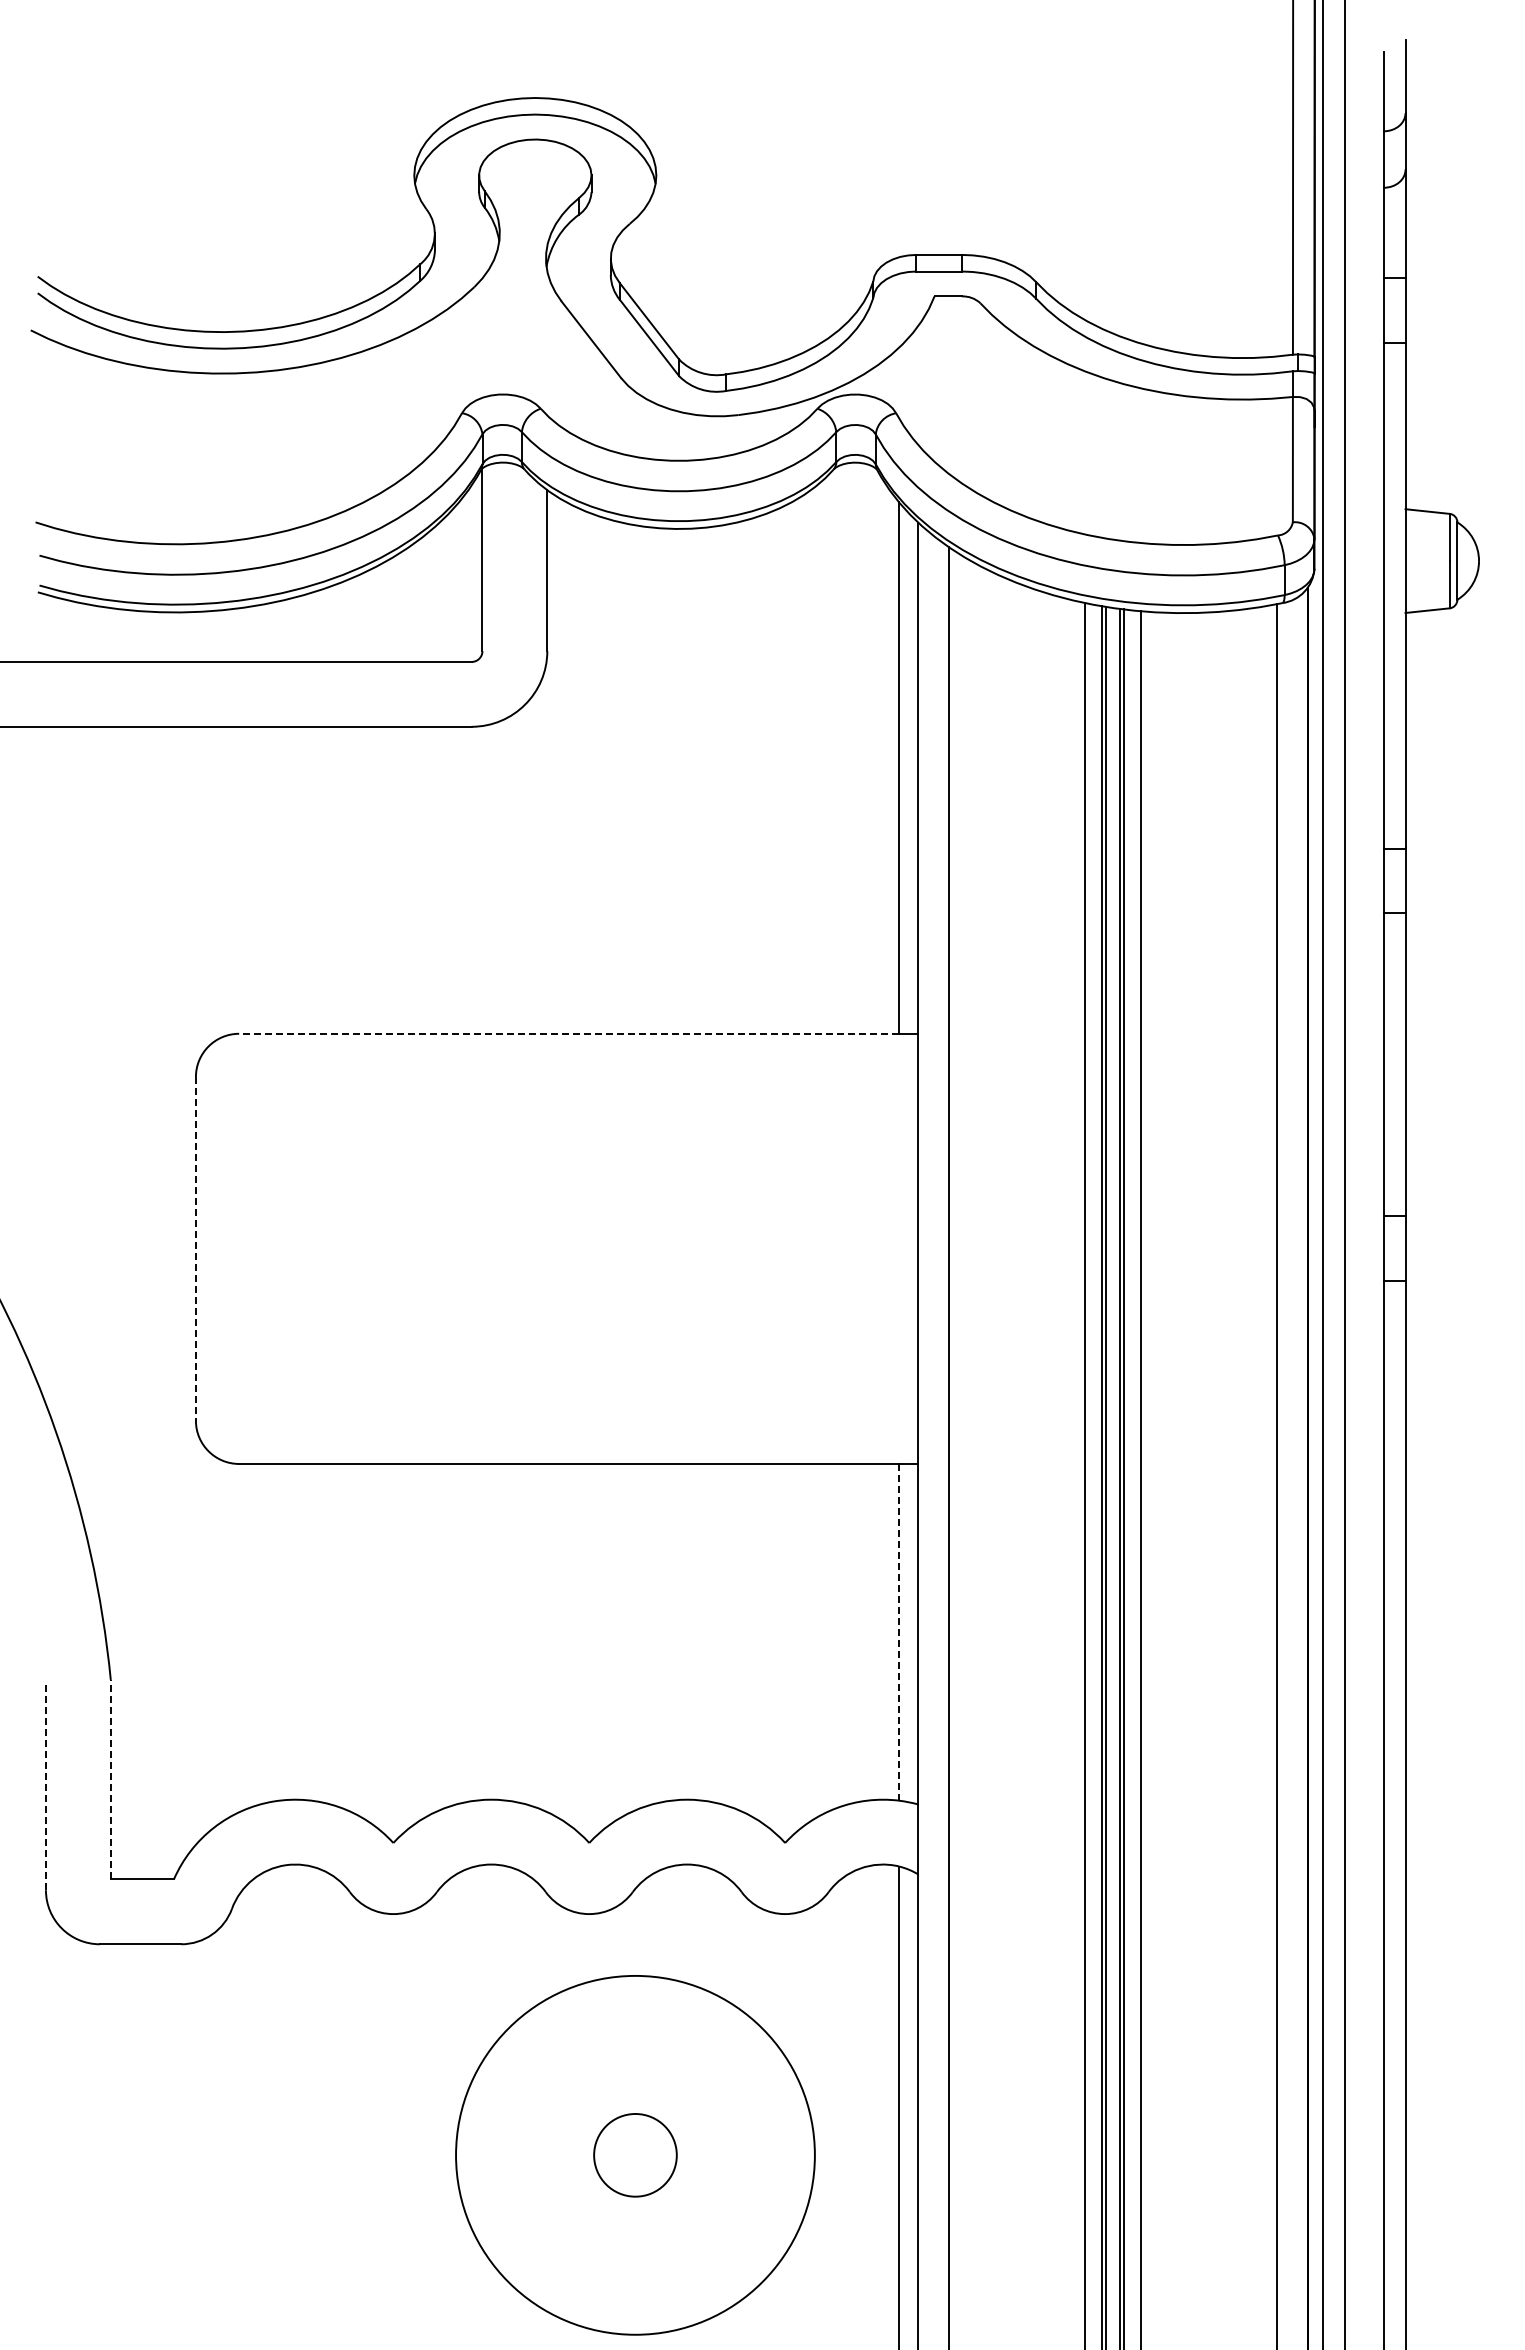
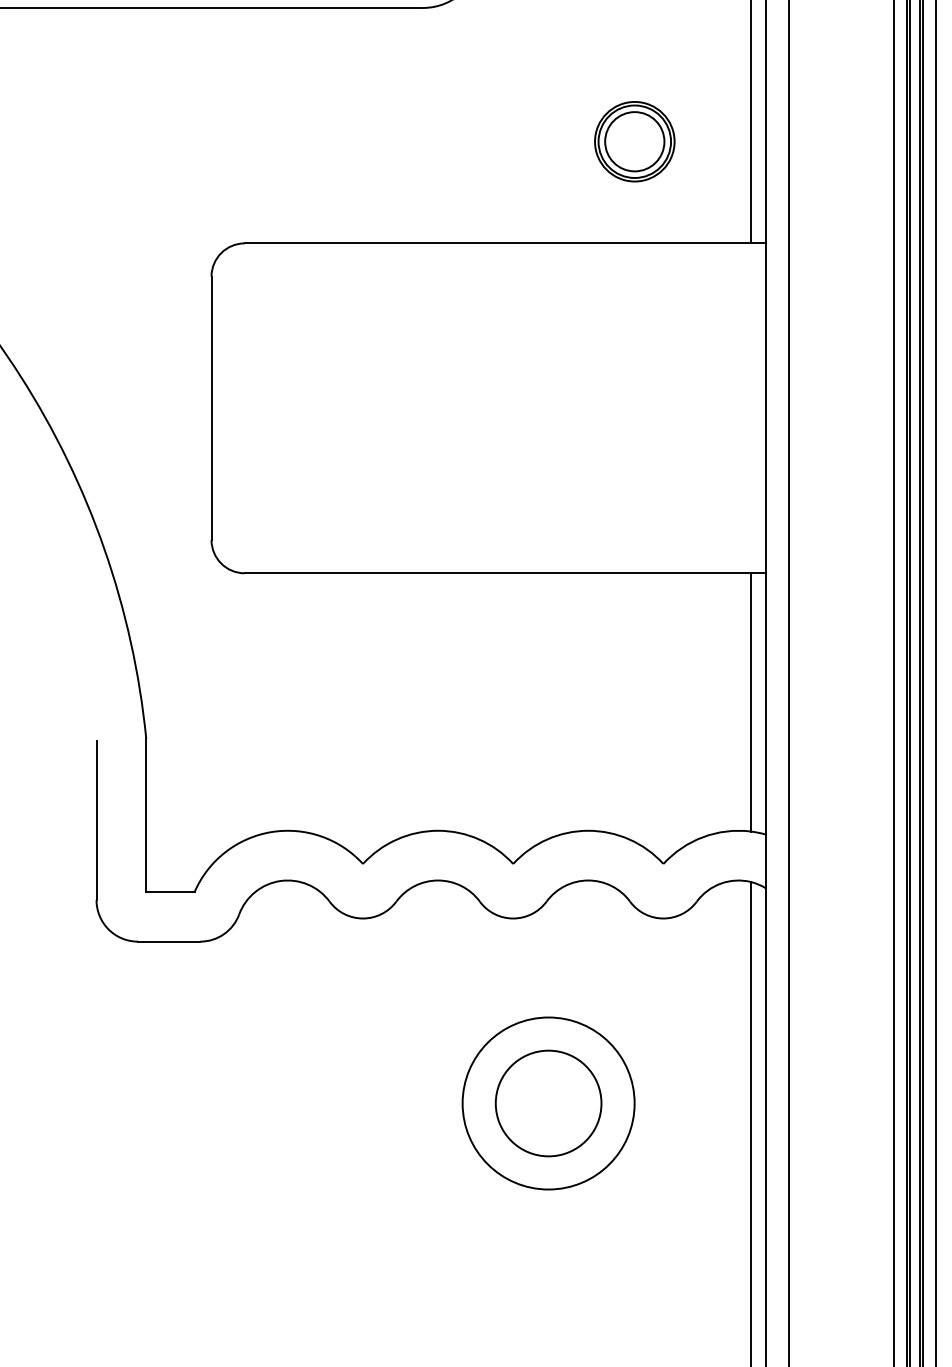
part: (747, 900) -> (634, 141), added
line: (569, 1033) -> (498, 243), dashed -> solid
line: (195, 1248) -> (211, 408), dashed -> solid
line: (899, 1631) -> (751, 701), dashed -> solid
line: (110, 1779) -> (146, 815), dashed -> solid
line: (45, 1786) -> (96, 820), dashed -> solid
circle: (635, 2155) -> (548, 1103), size x0.62
circle: (635, 2155) -> (548, 1103), size x1.67

